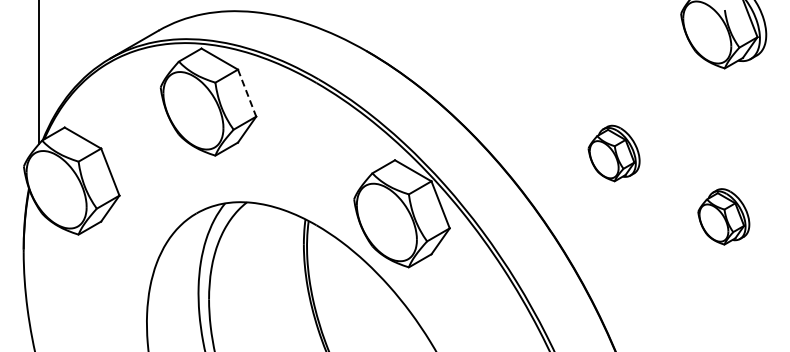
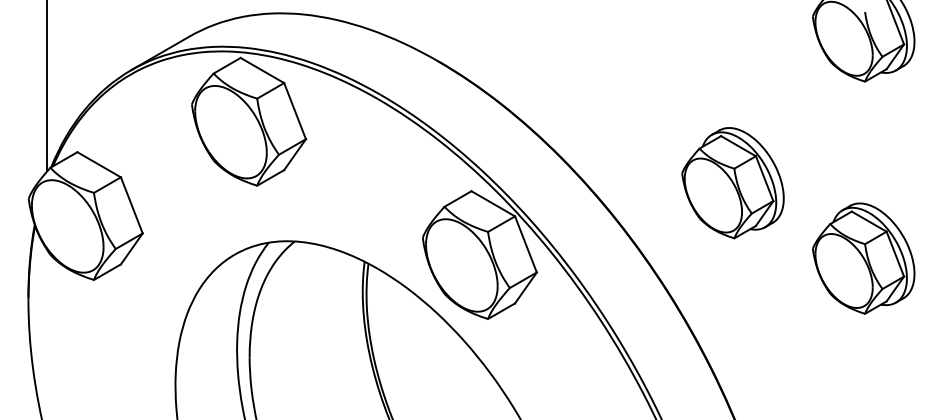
line: (247, 93) -> (295, 111), dashed -> solid
part: (613, 153) -> (732, 183), size x1.67
part: (723, 216) -> (863, 258), size x1.67

